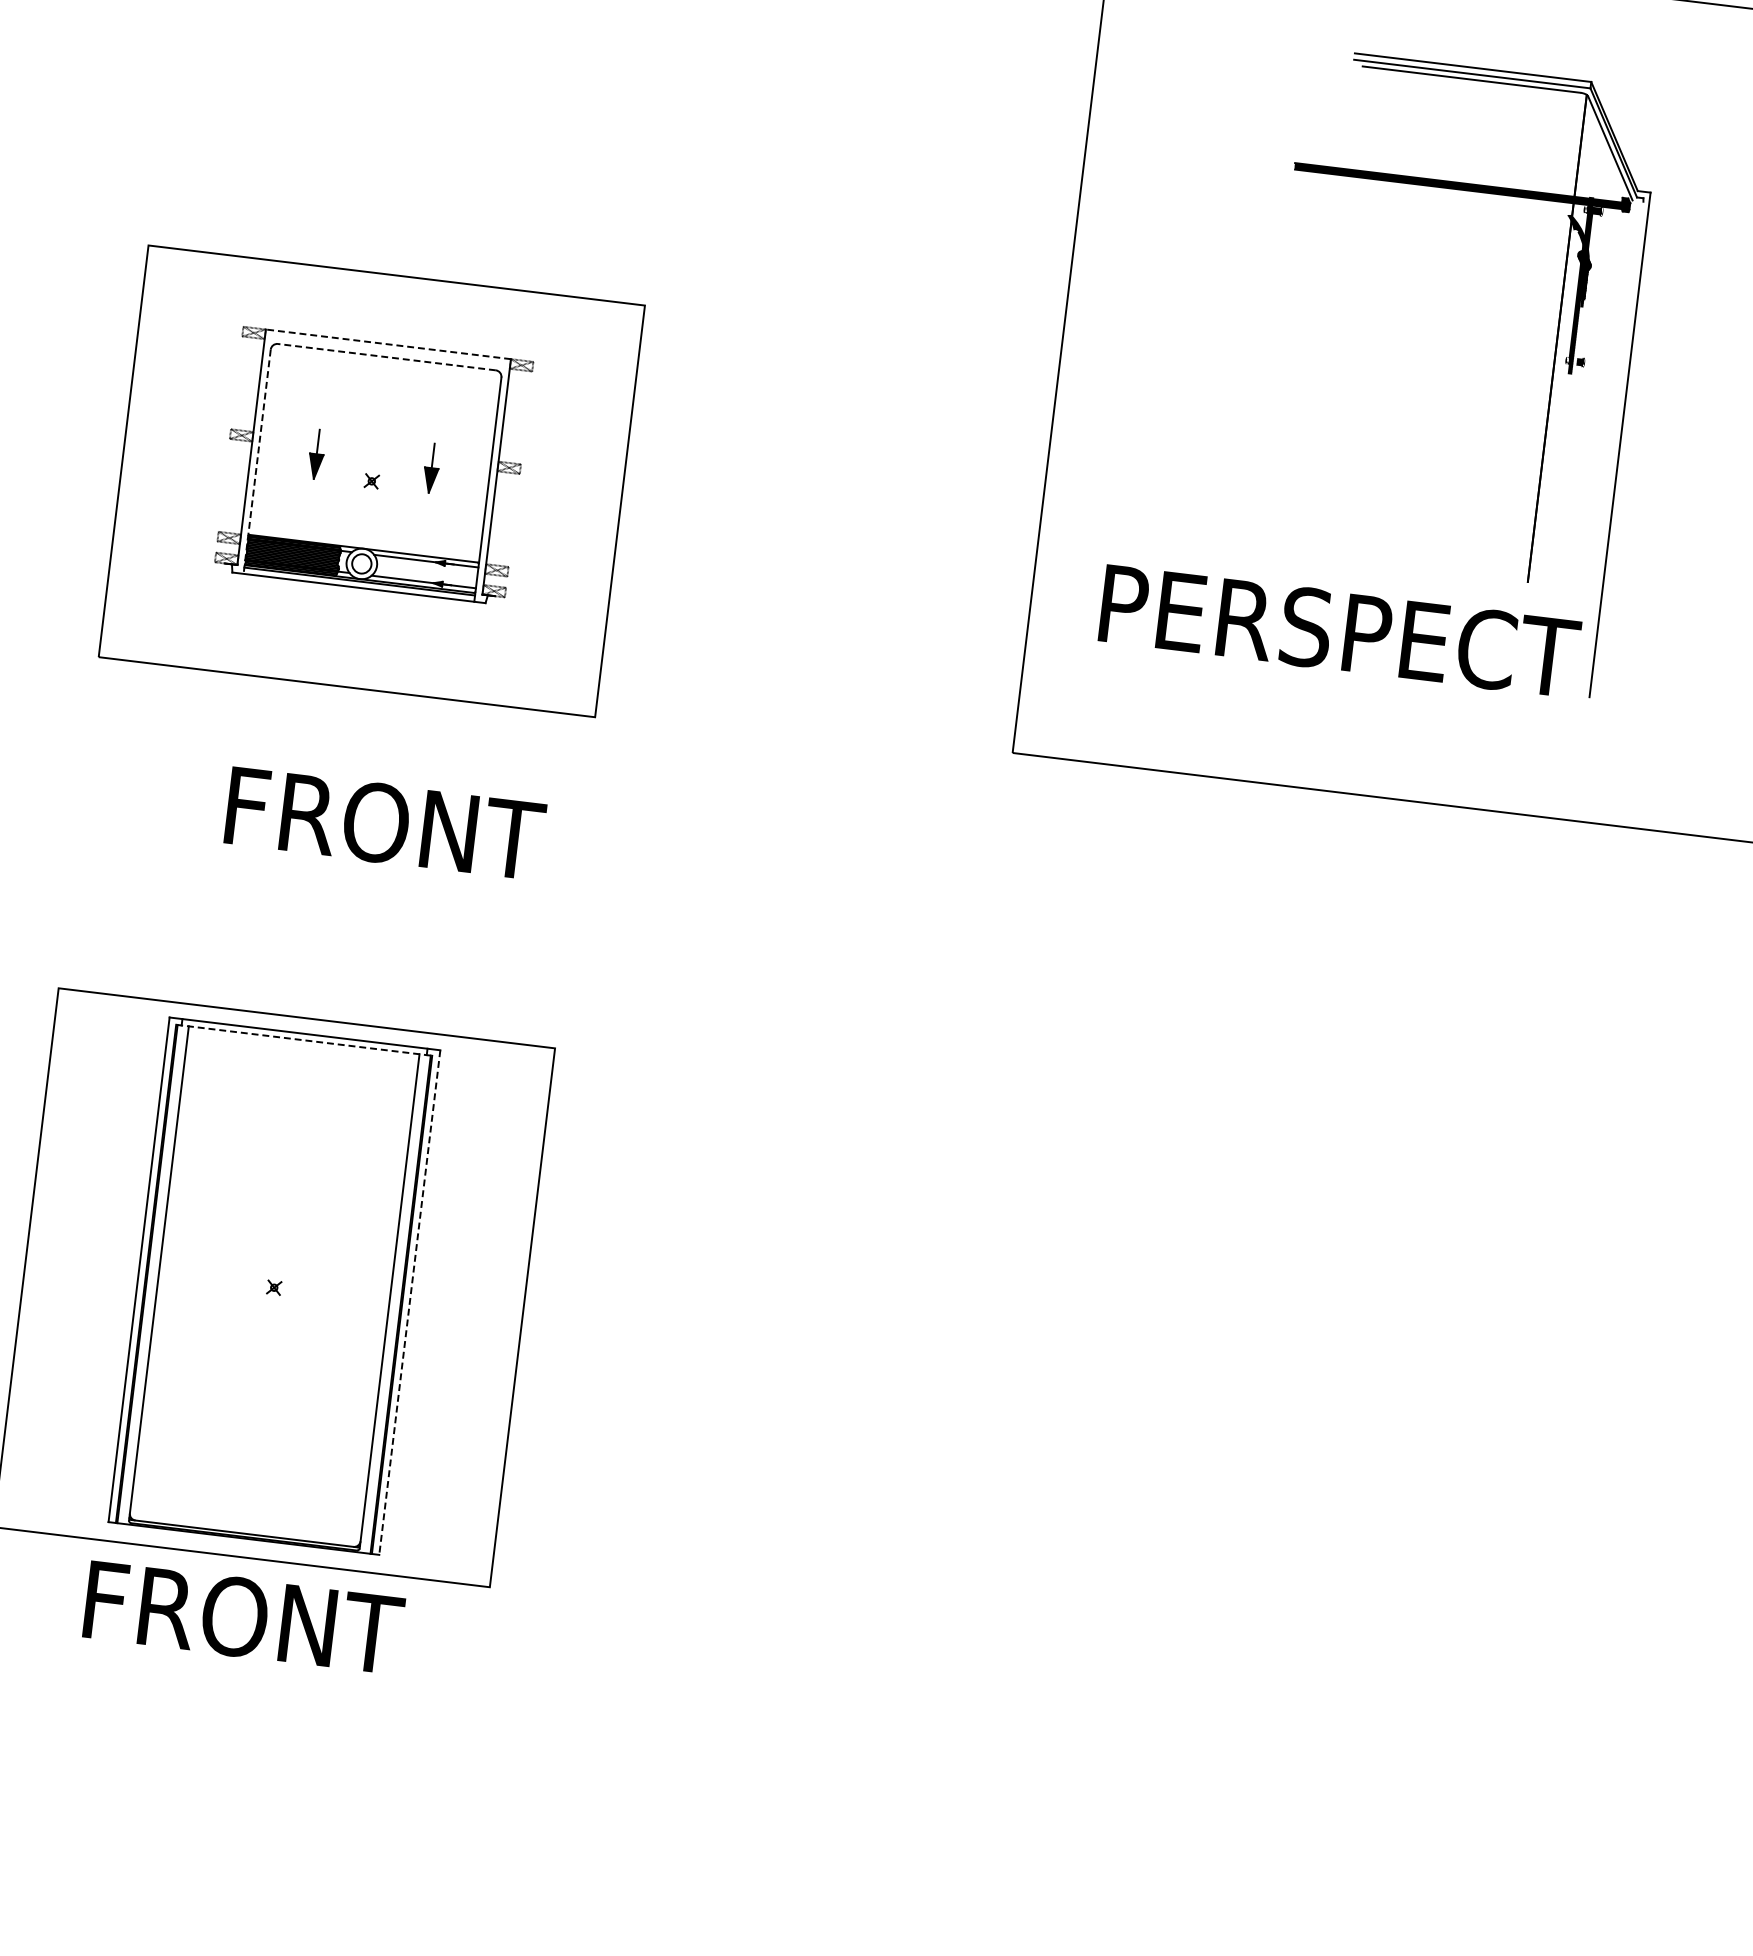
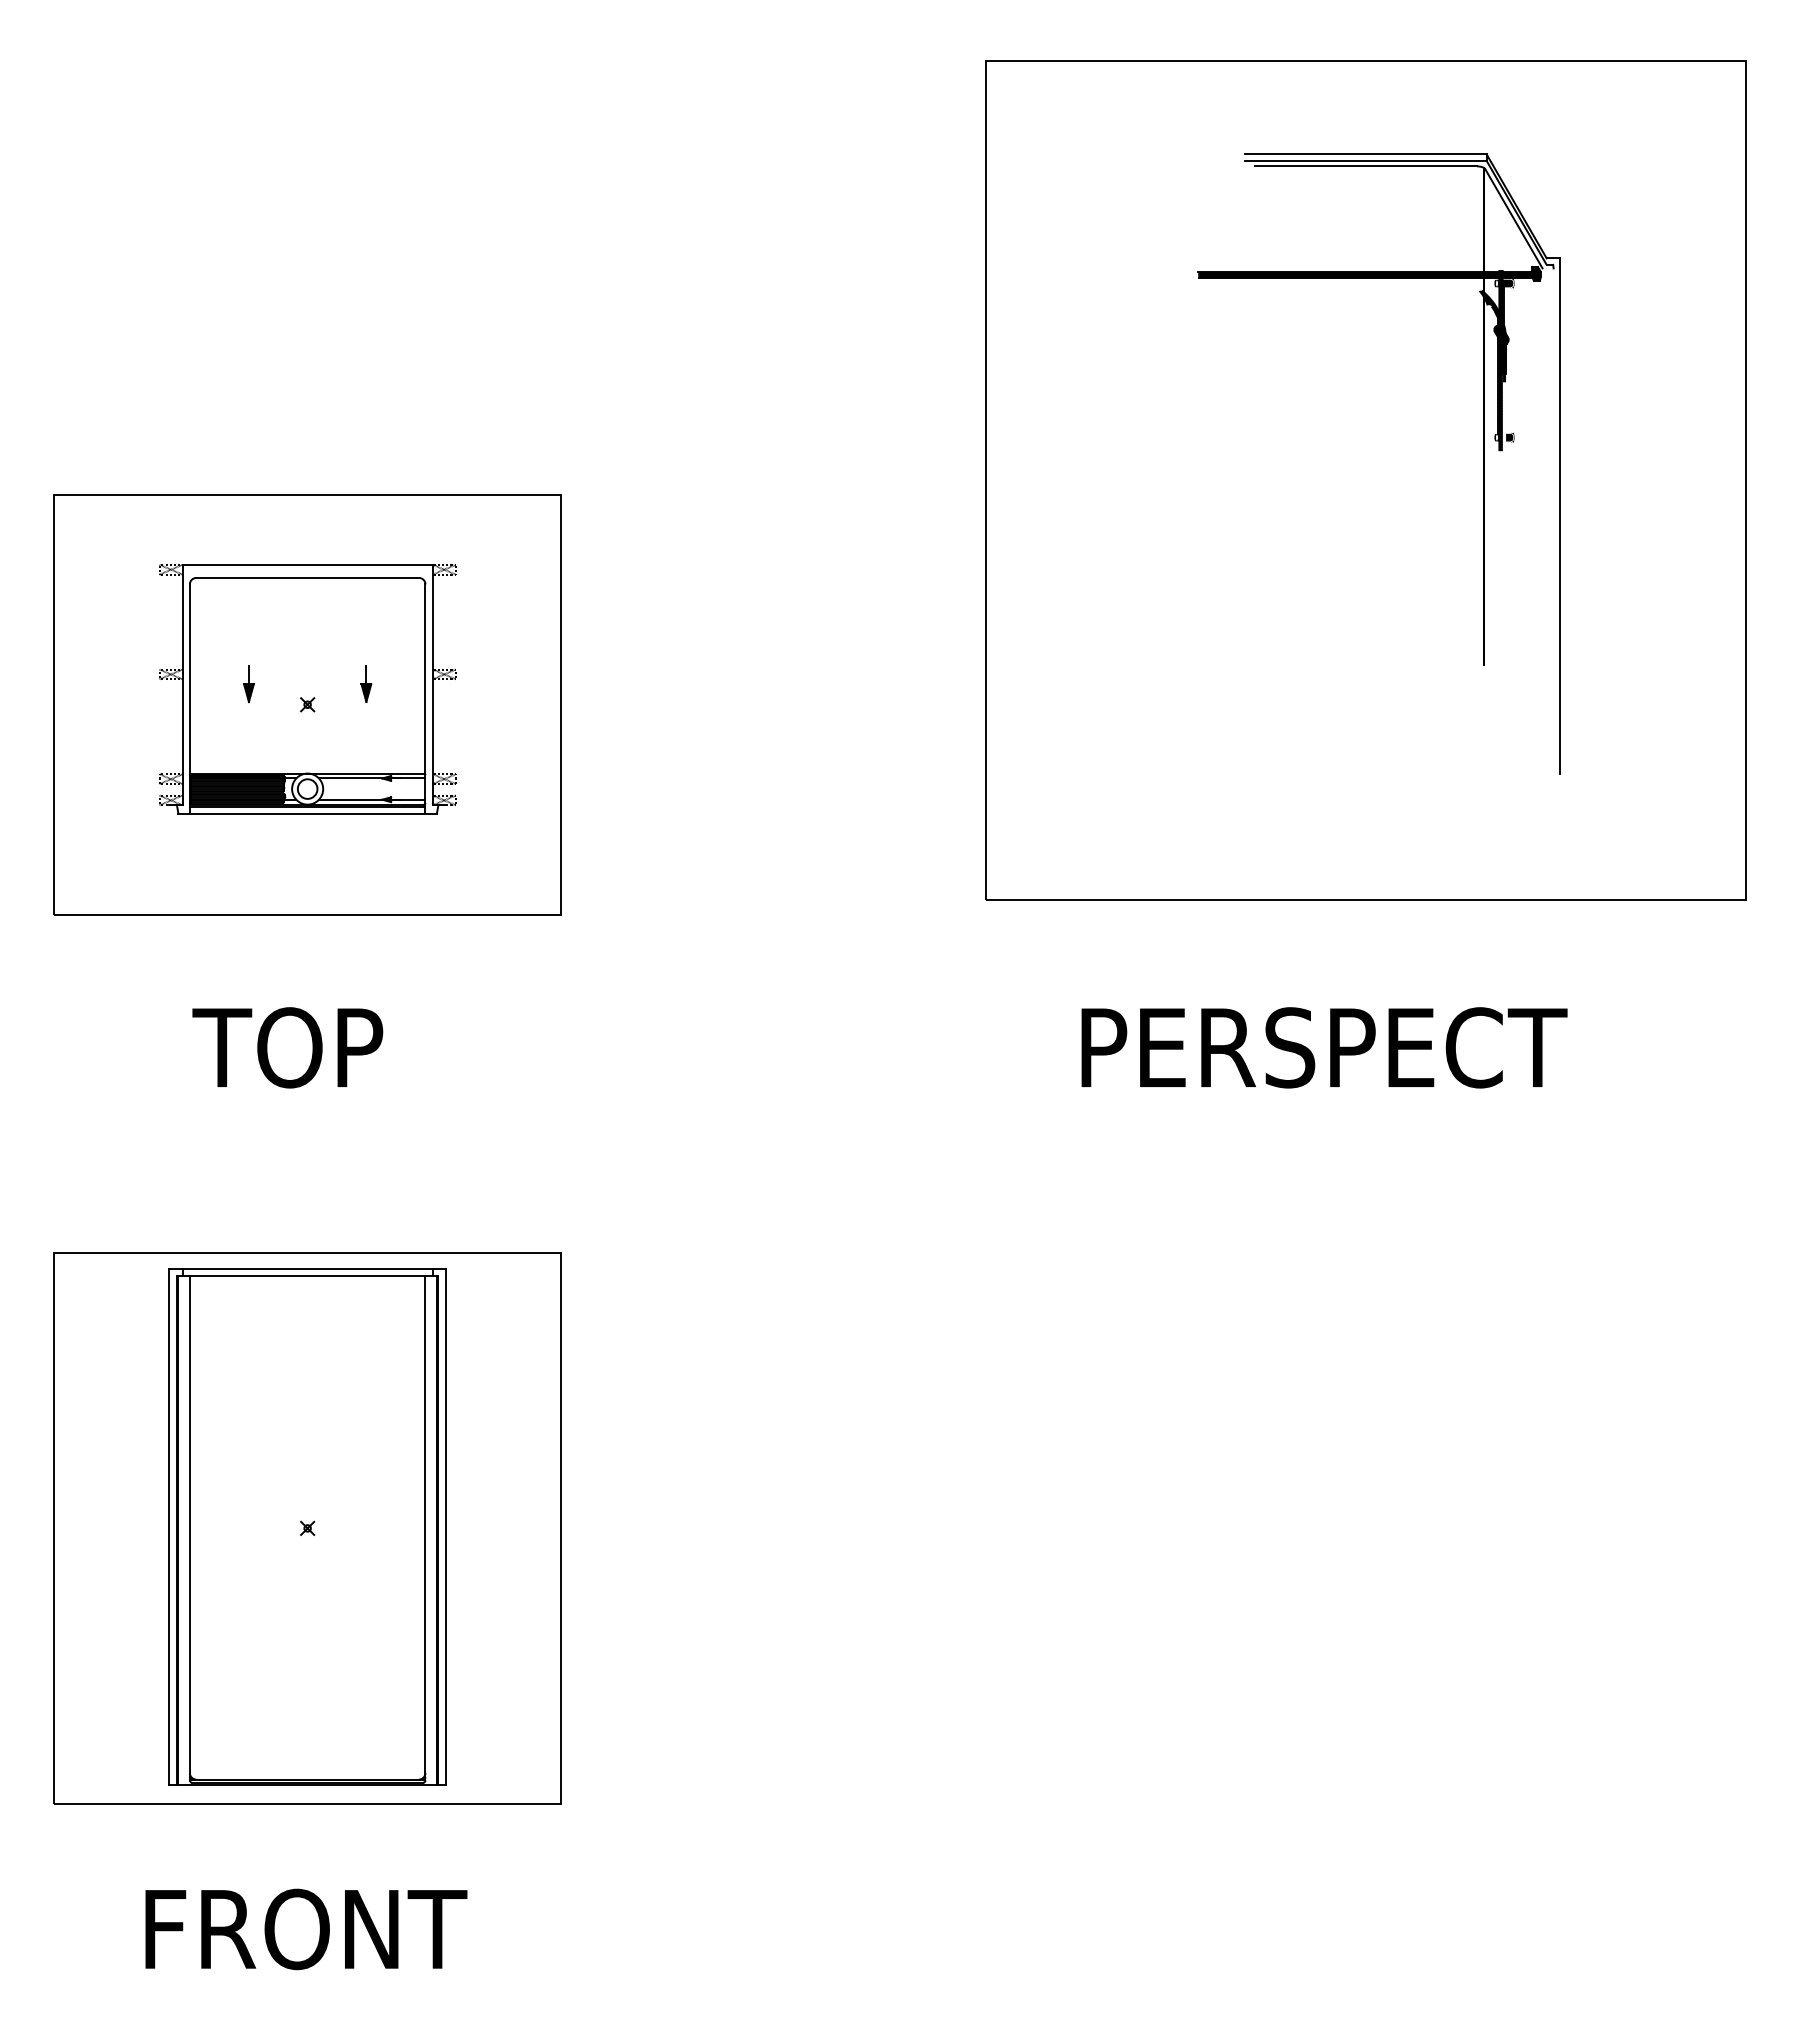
line: (388, 344) -> (307, 564), dashed -> solid
line: (386, 356) -> (307, 577), dashed -> solid
part: (316, 453) -> (248, 683), size x0.71
line: (256, 461) -> (189, 698), dashed -> solid
part: (431, 467) -> (366, 683), size x0.71
text: (1340, 631) -> (1324, 1047), moved
text: (380, 822) -> (357, 1047), FRONT -> TOP
line: (304, 1040) -> (307, 1275), dashed -> solid
line: (409, 1302) -> (445, 1526), dashed -> solid
text: (244, 1617) -> (306, 1929), moved

